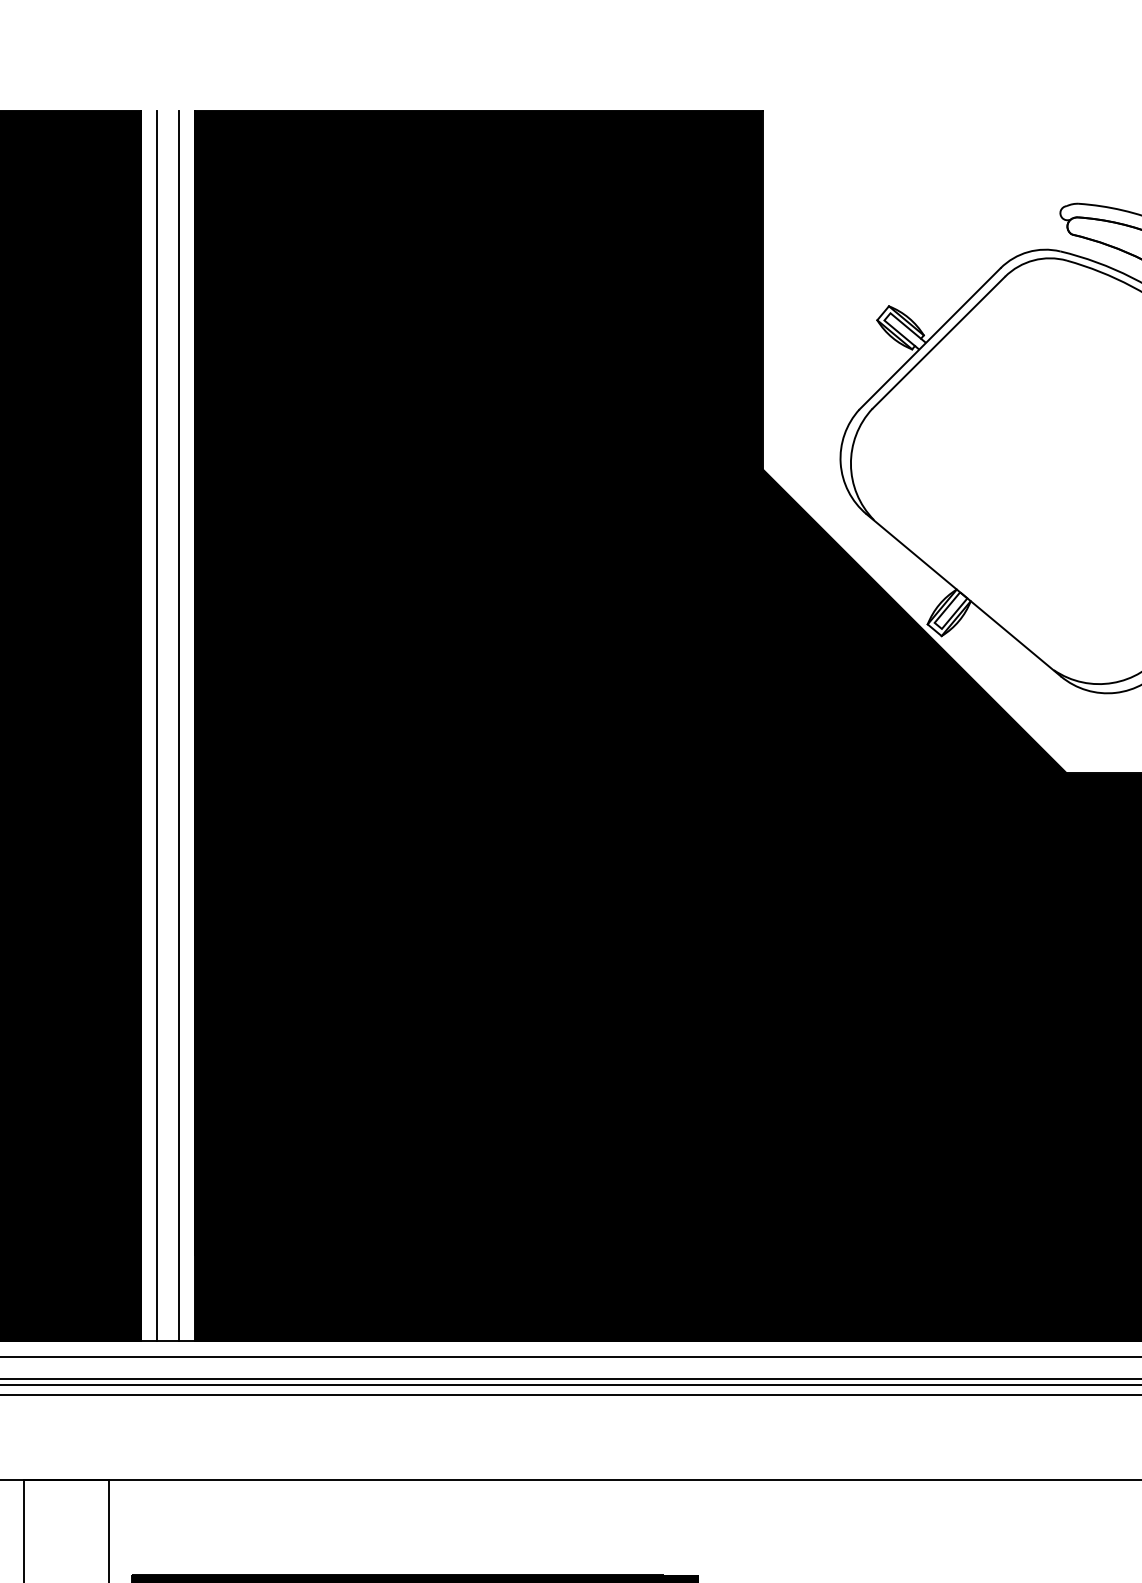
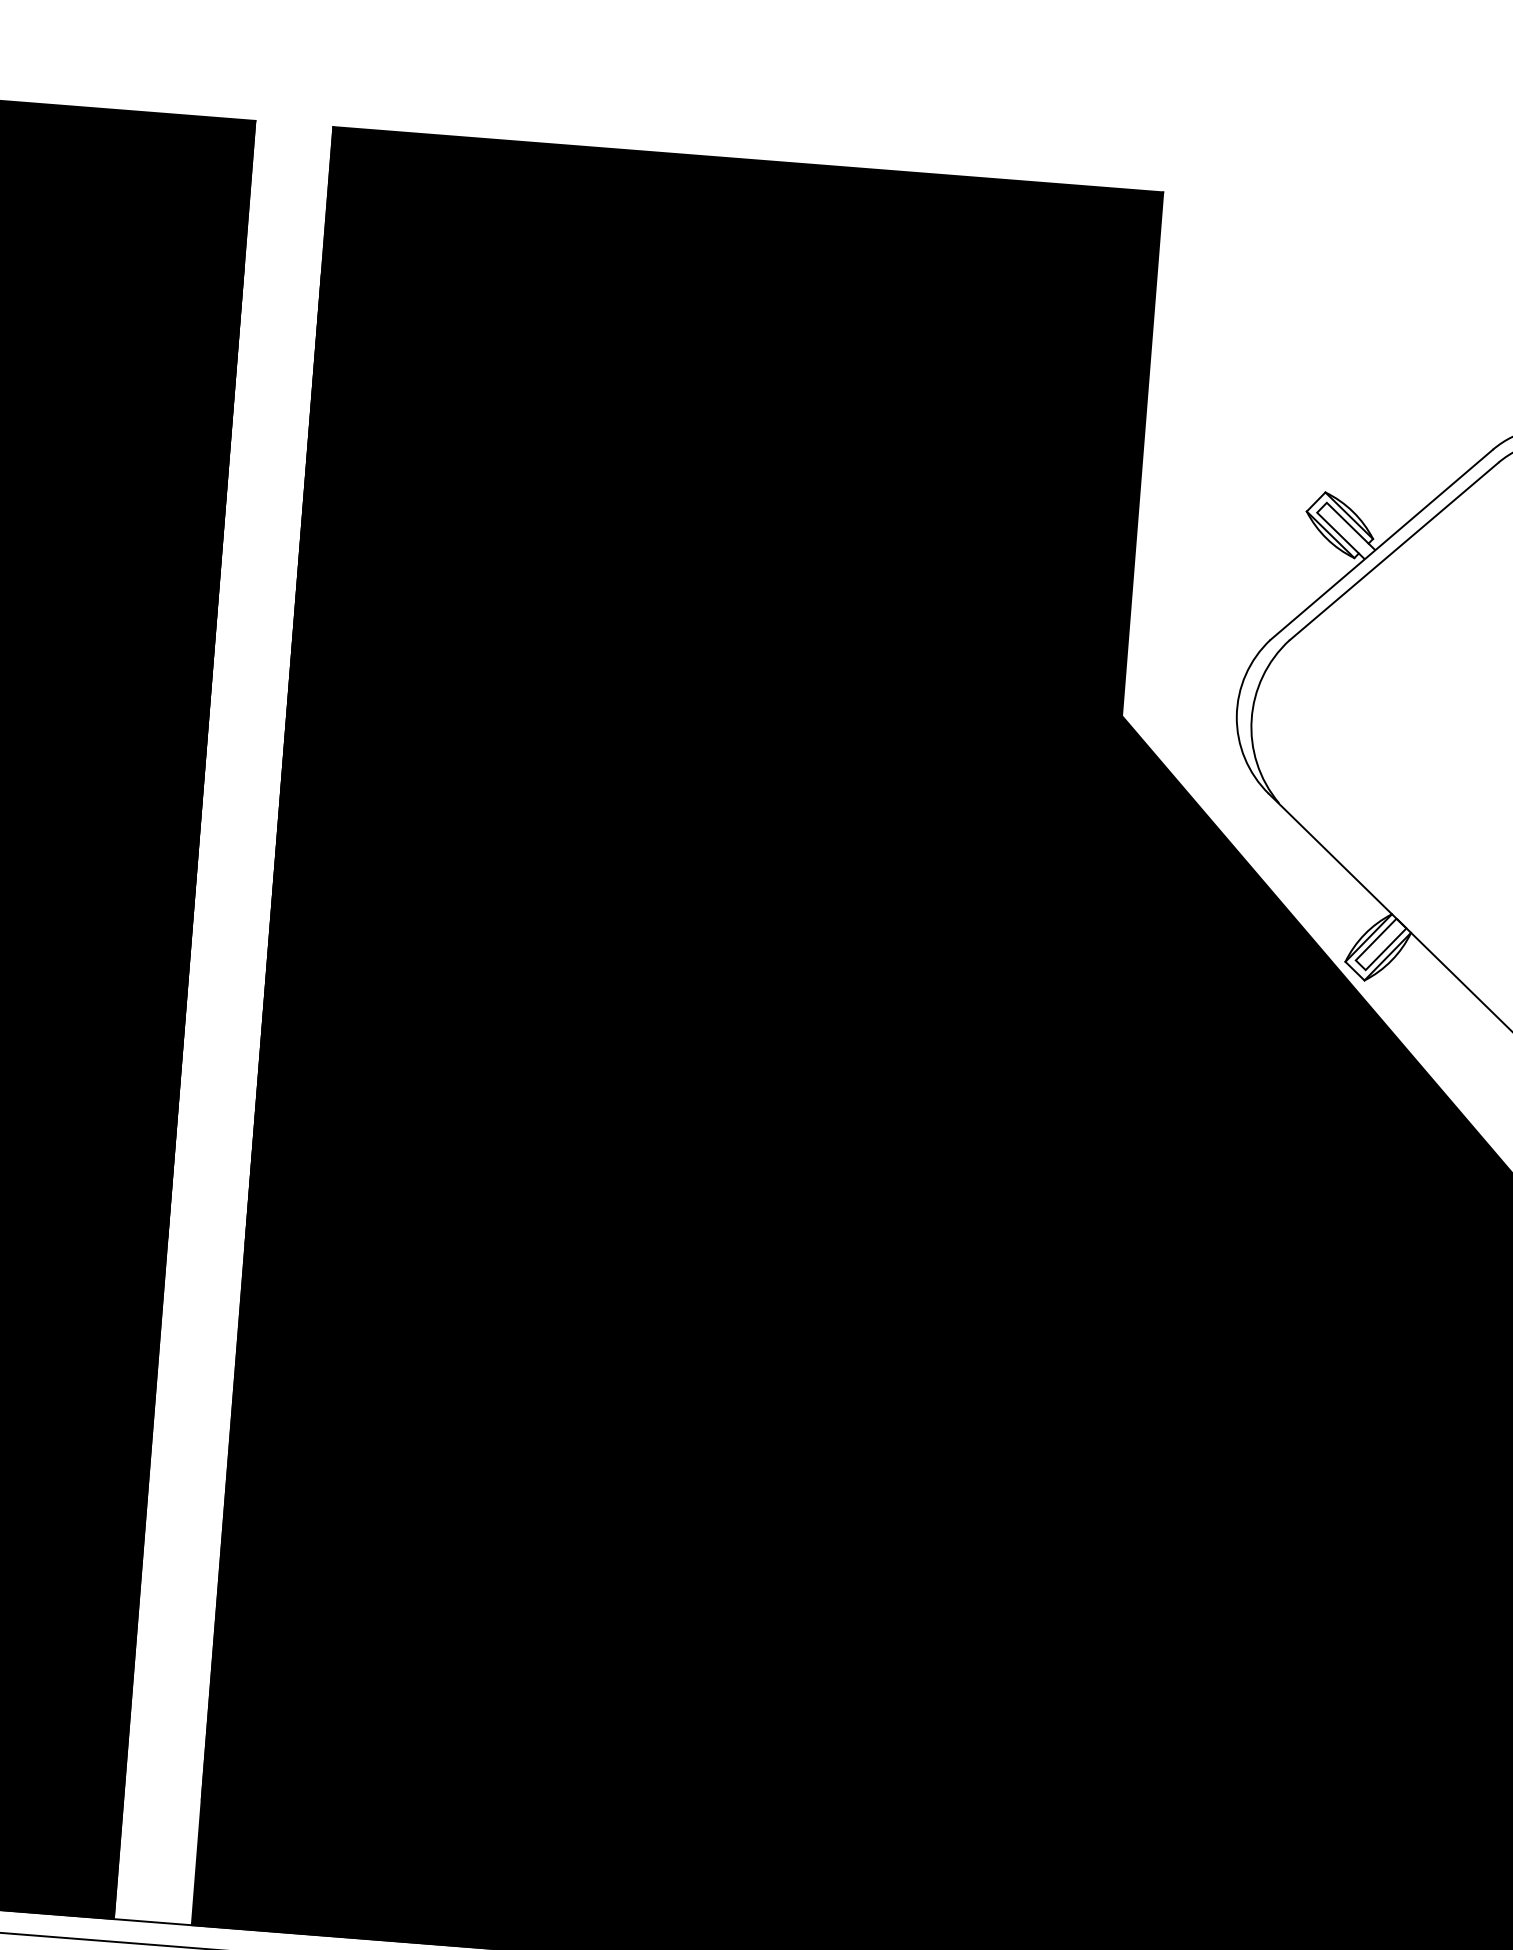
line: (156, 726) -> (206, 1022), removed
line: (179, 726) -> (240, 1024), removed

